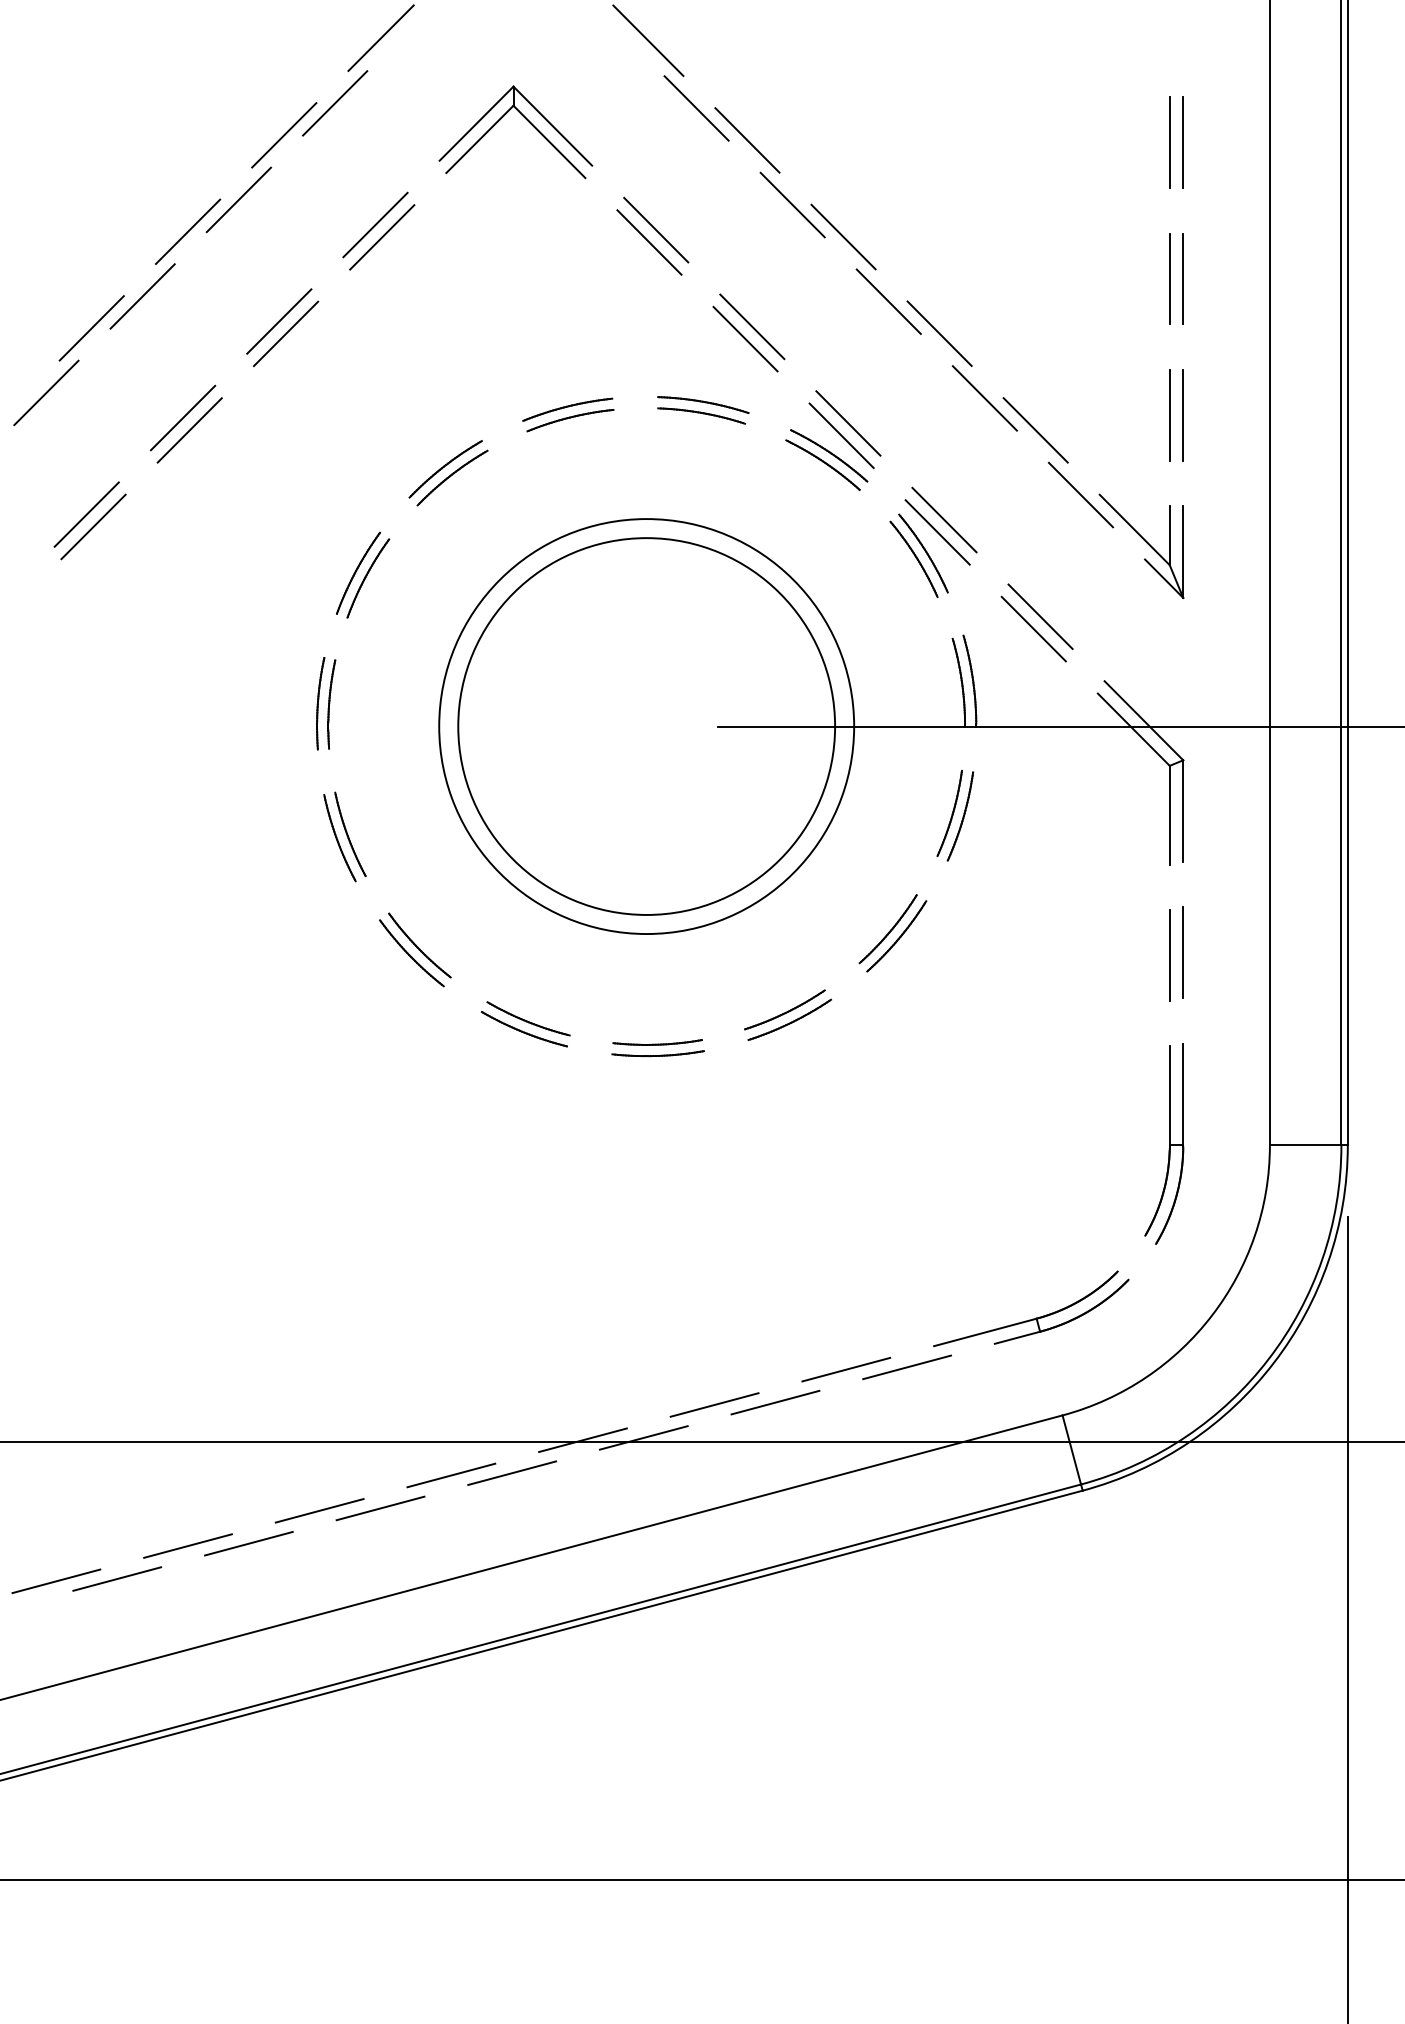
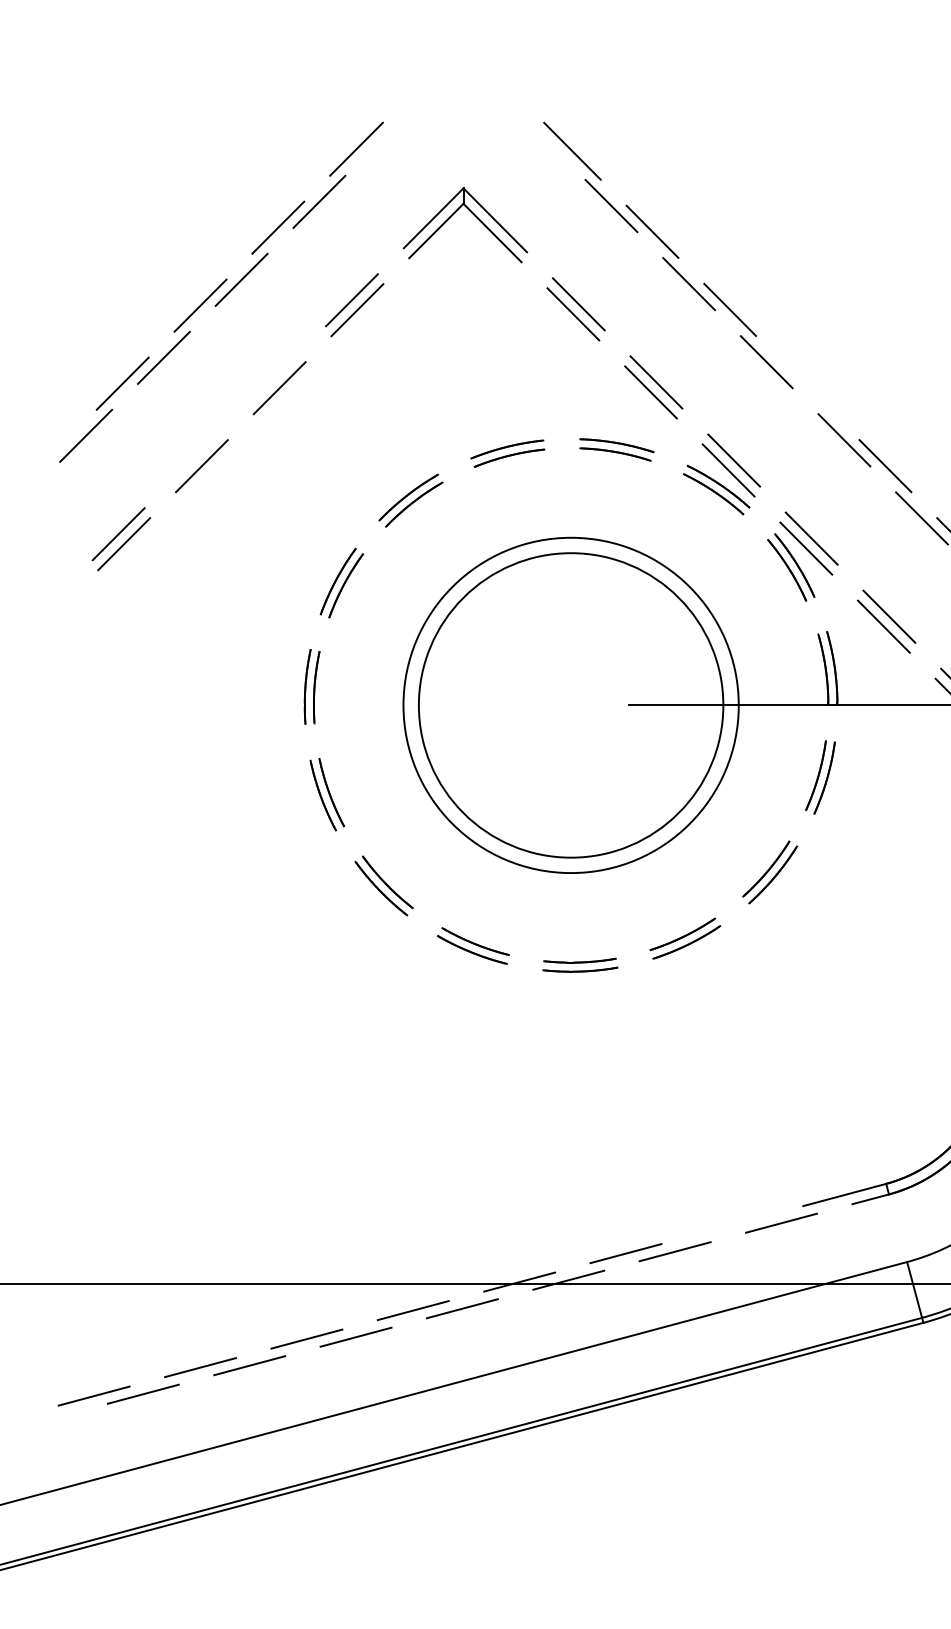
line: (279, 321) -> (274, 378), removed
line: (939, 333) -> (807, 387), removed
line: (182, 417) -> (196, 455), removed
line: (846, 1369) -> (732, 1224), removed

